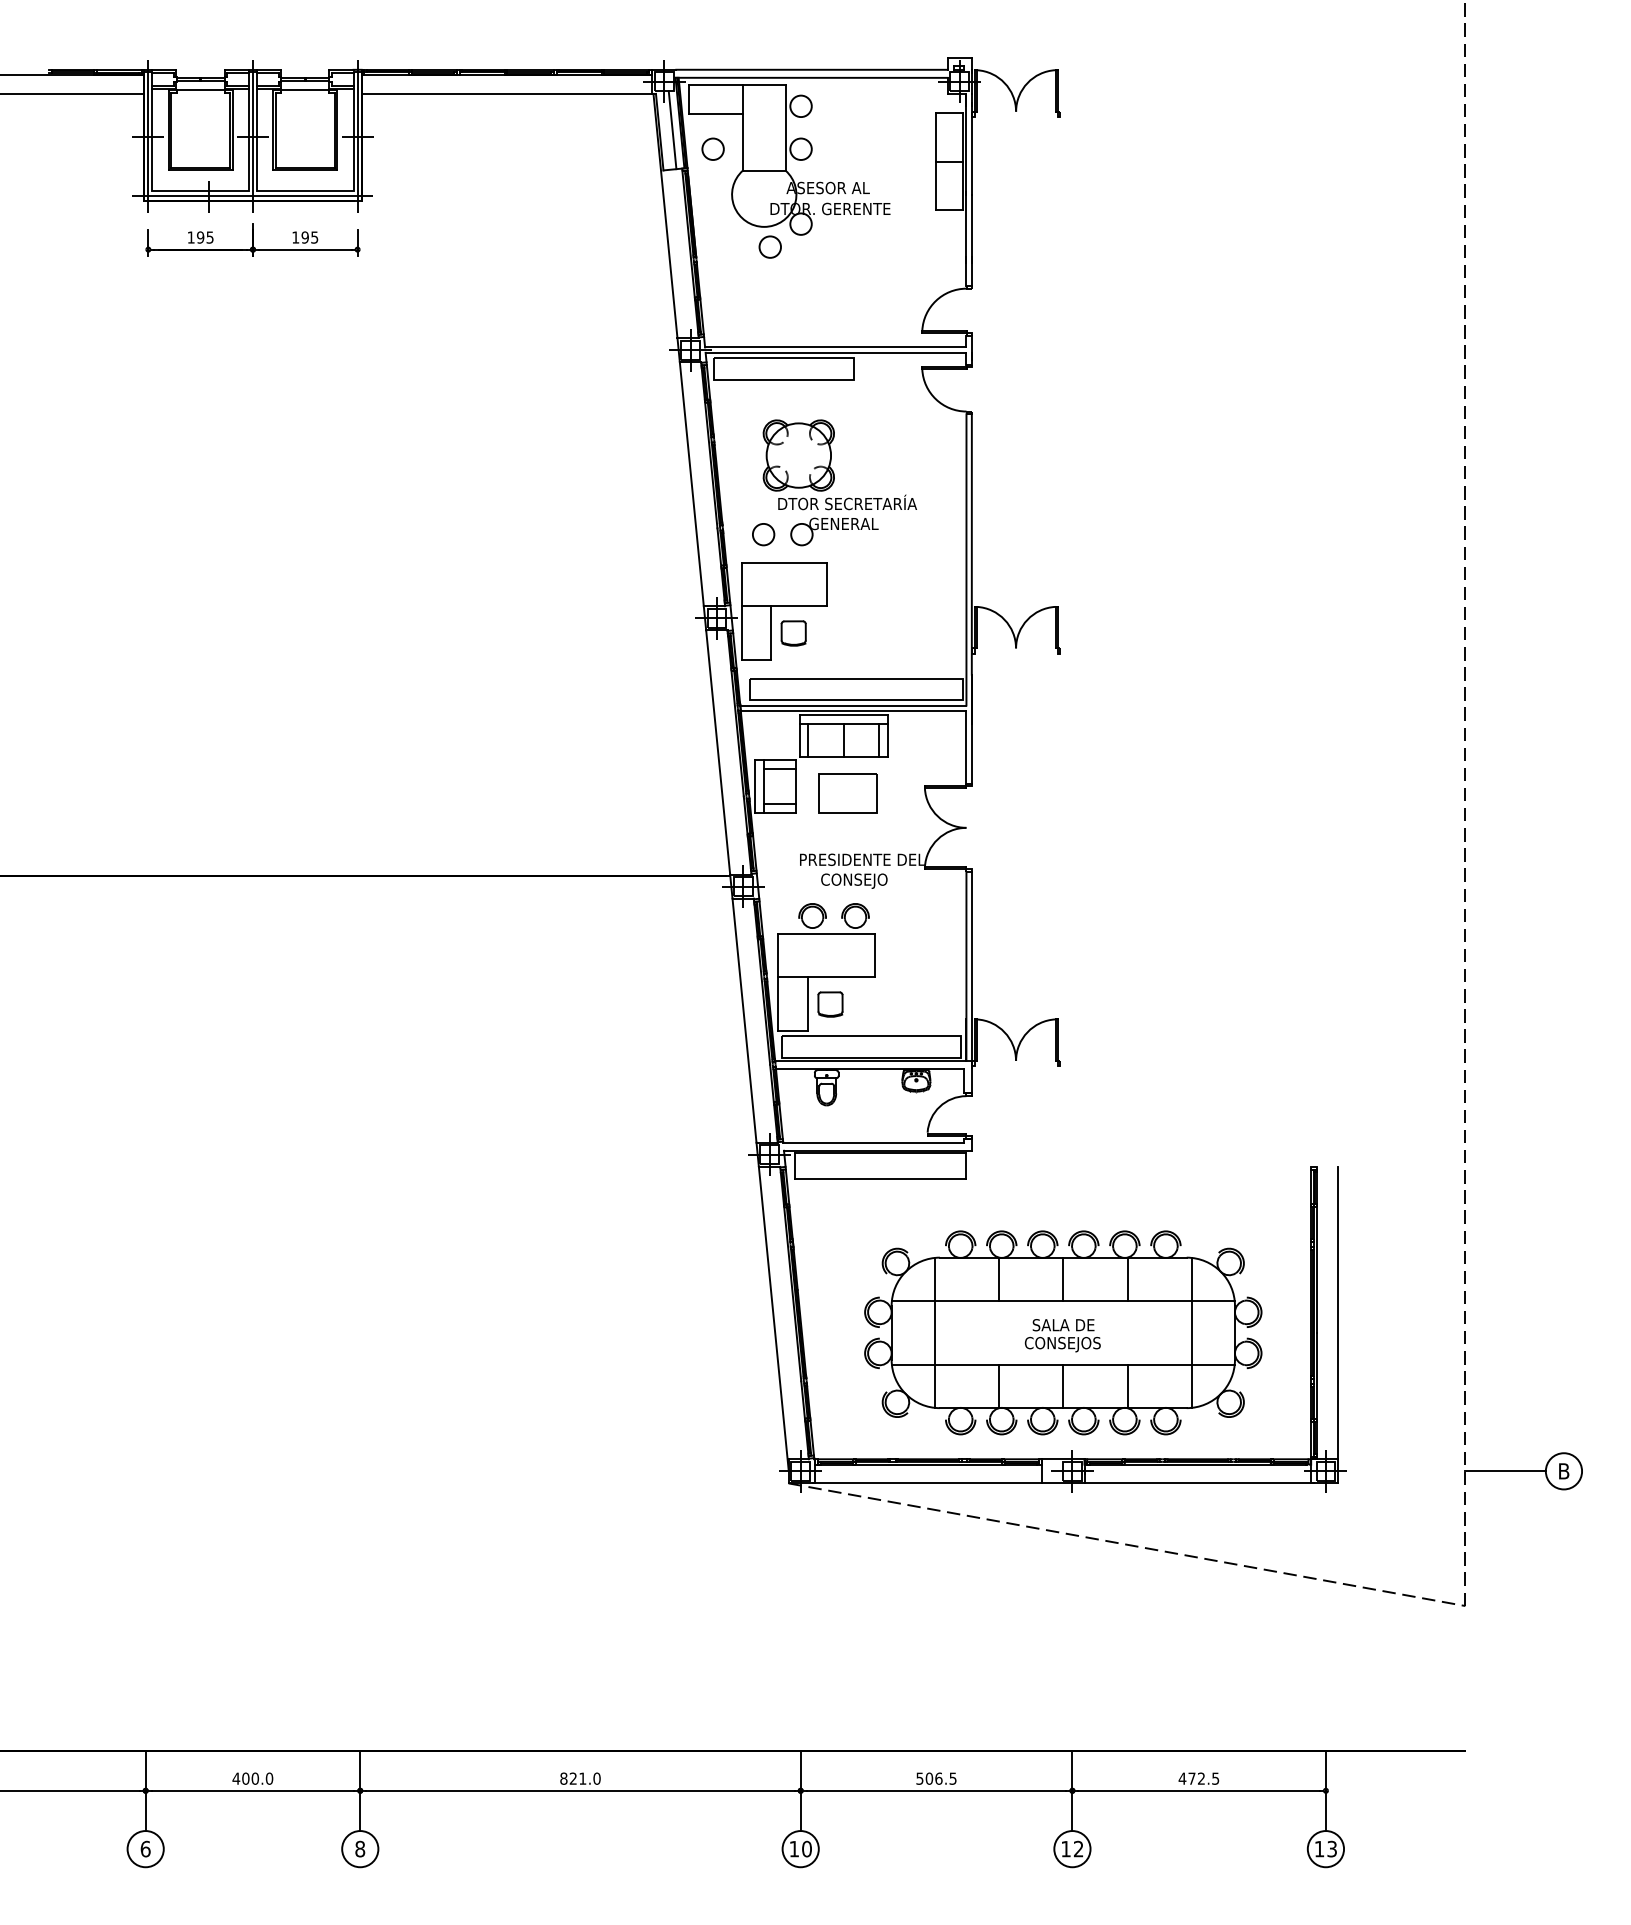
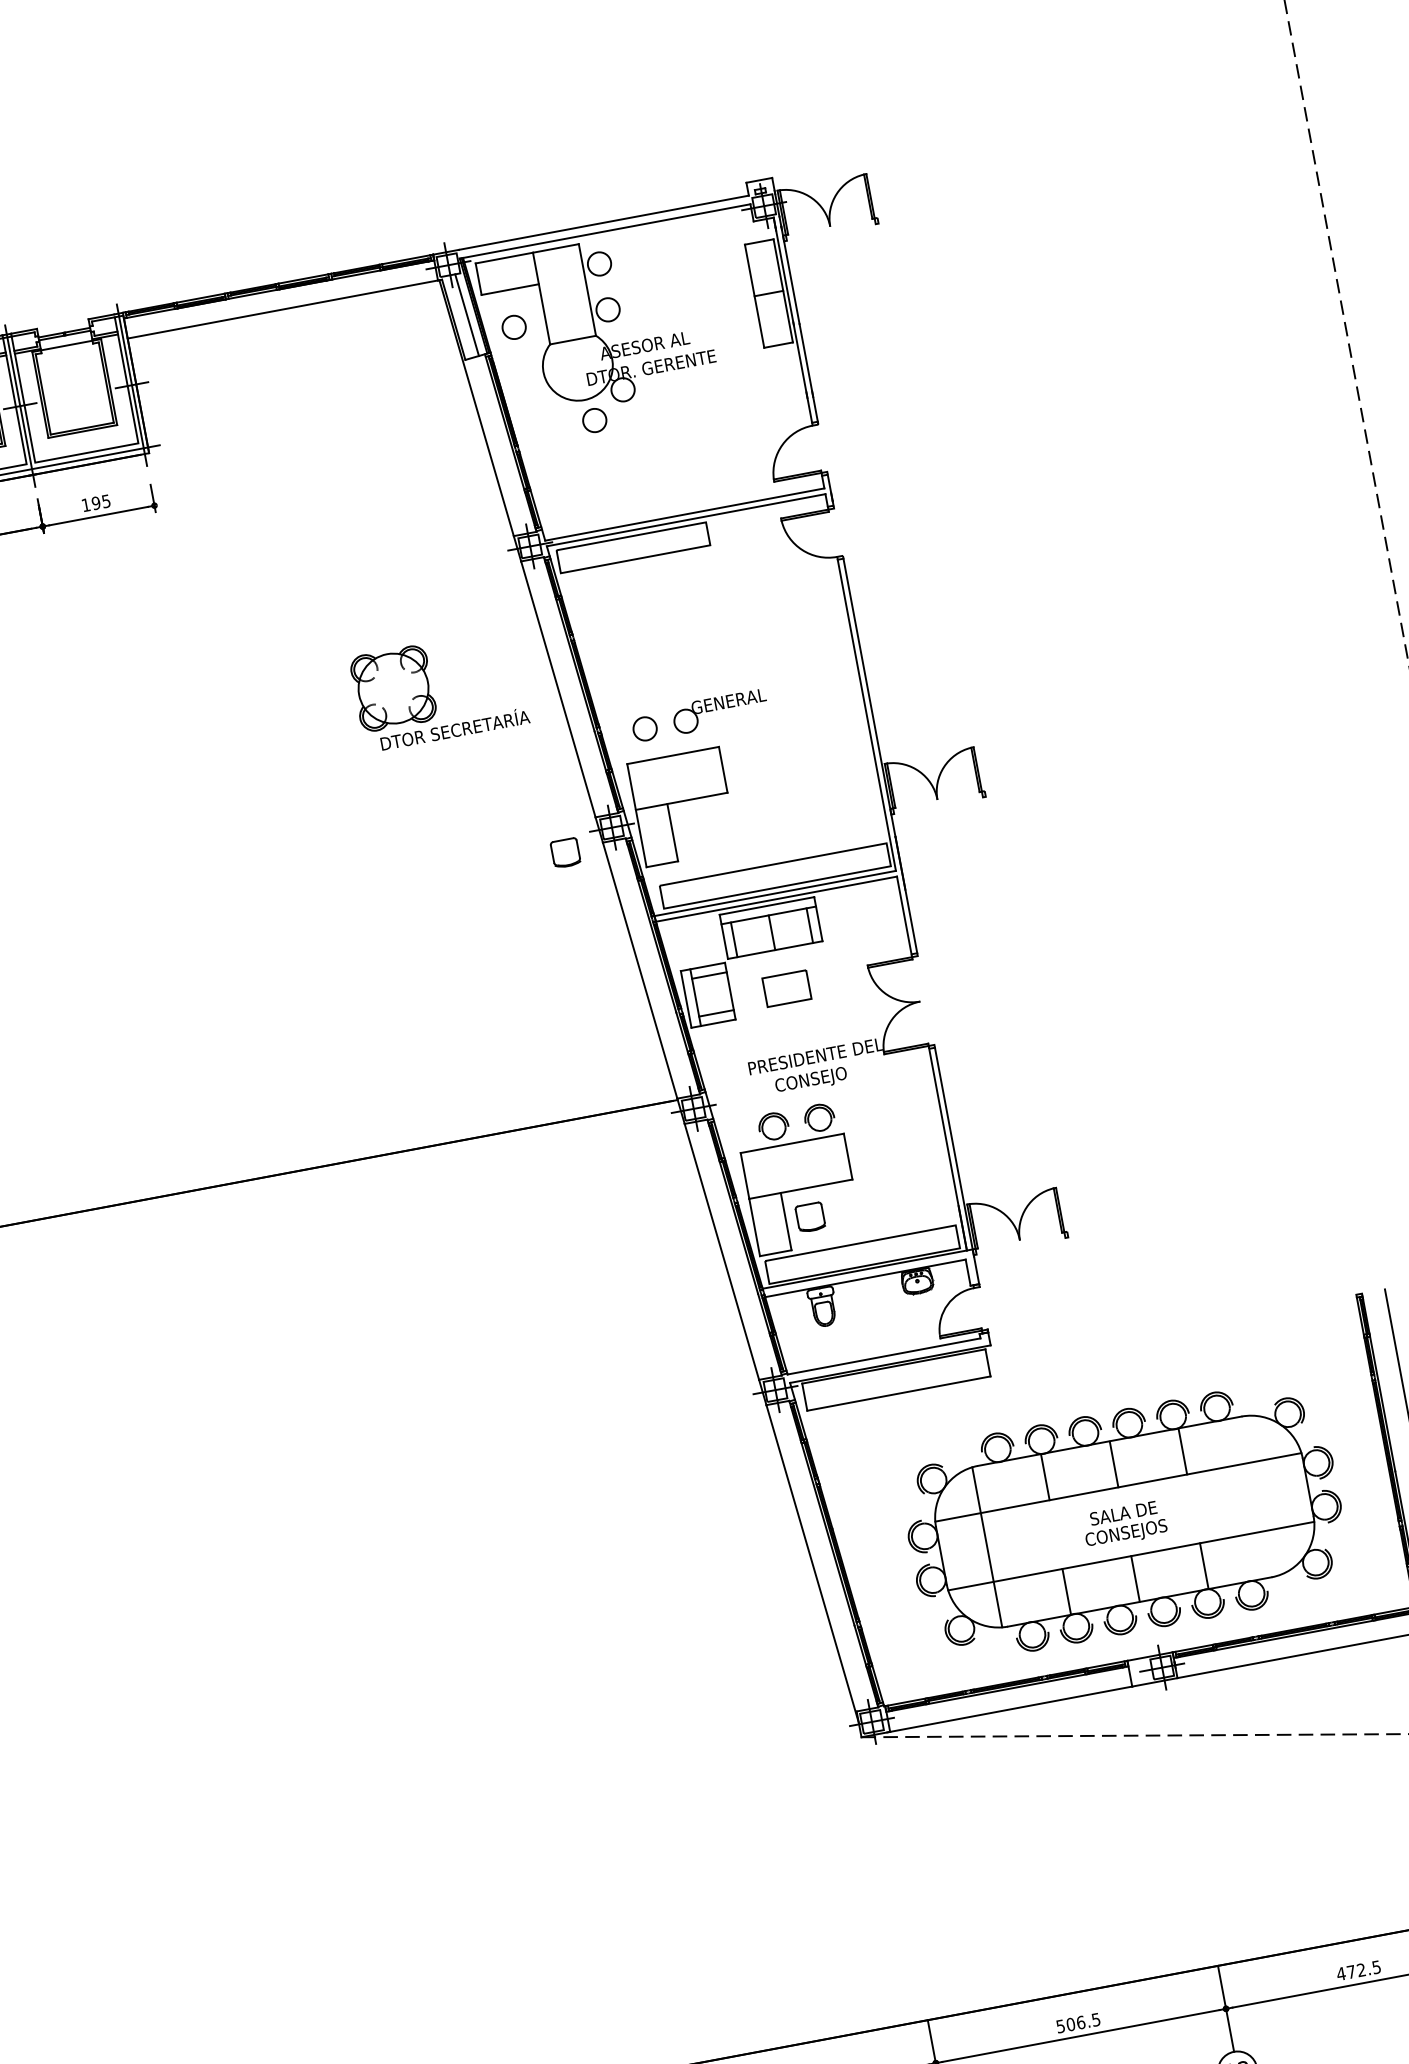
part: (831, 462) -> (429, 689), moved
part: (793, 633) -> (565, 853), moved
part: (847, 793) -> (786, 988), size x0.7
line: (1192, 1332) -> (1262, 1495), removed

